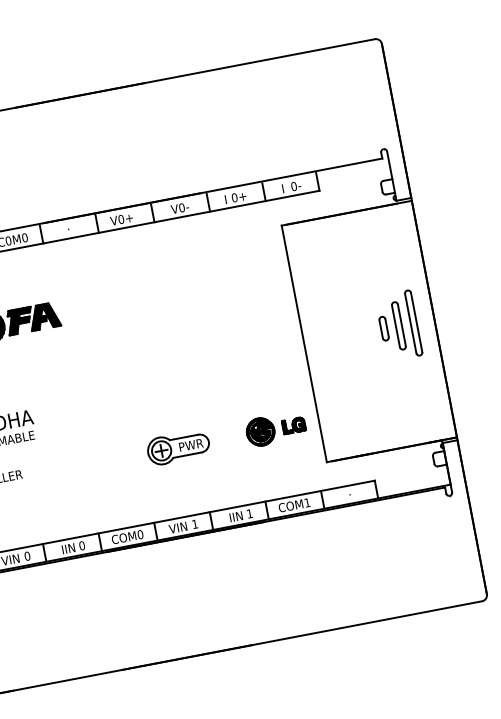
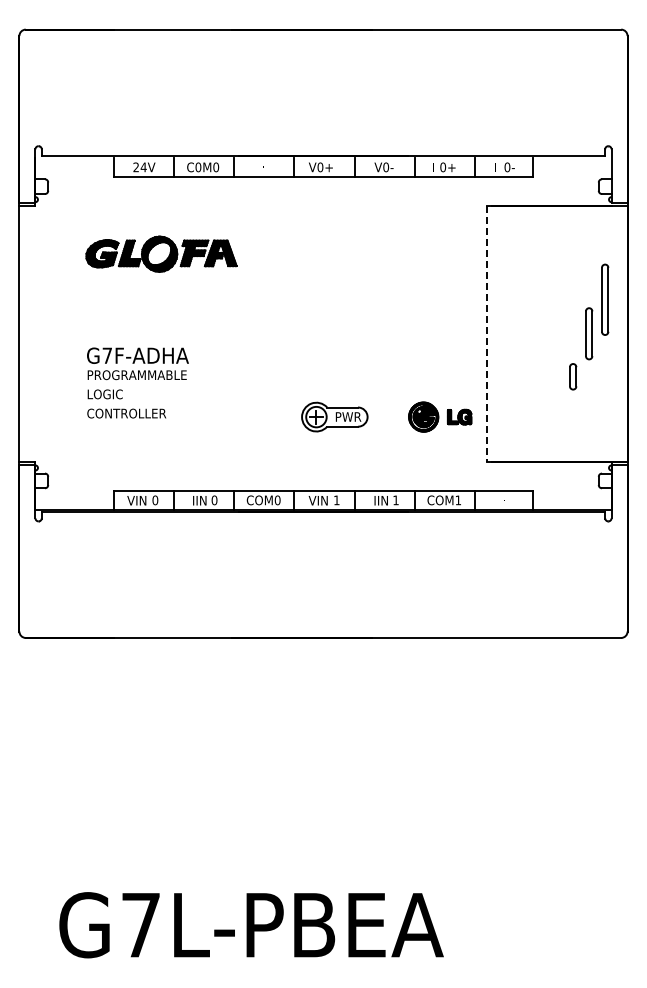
part: (413, 322) -> (605, 299), moved
part: (384, 328) -> (573, 376), moved
line: (304, 344) -> (486, 334), solid -> dashed

